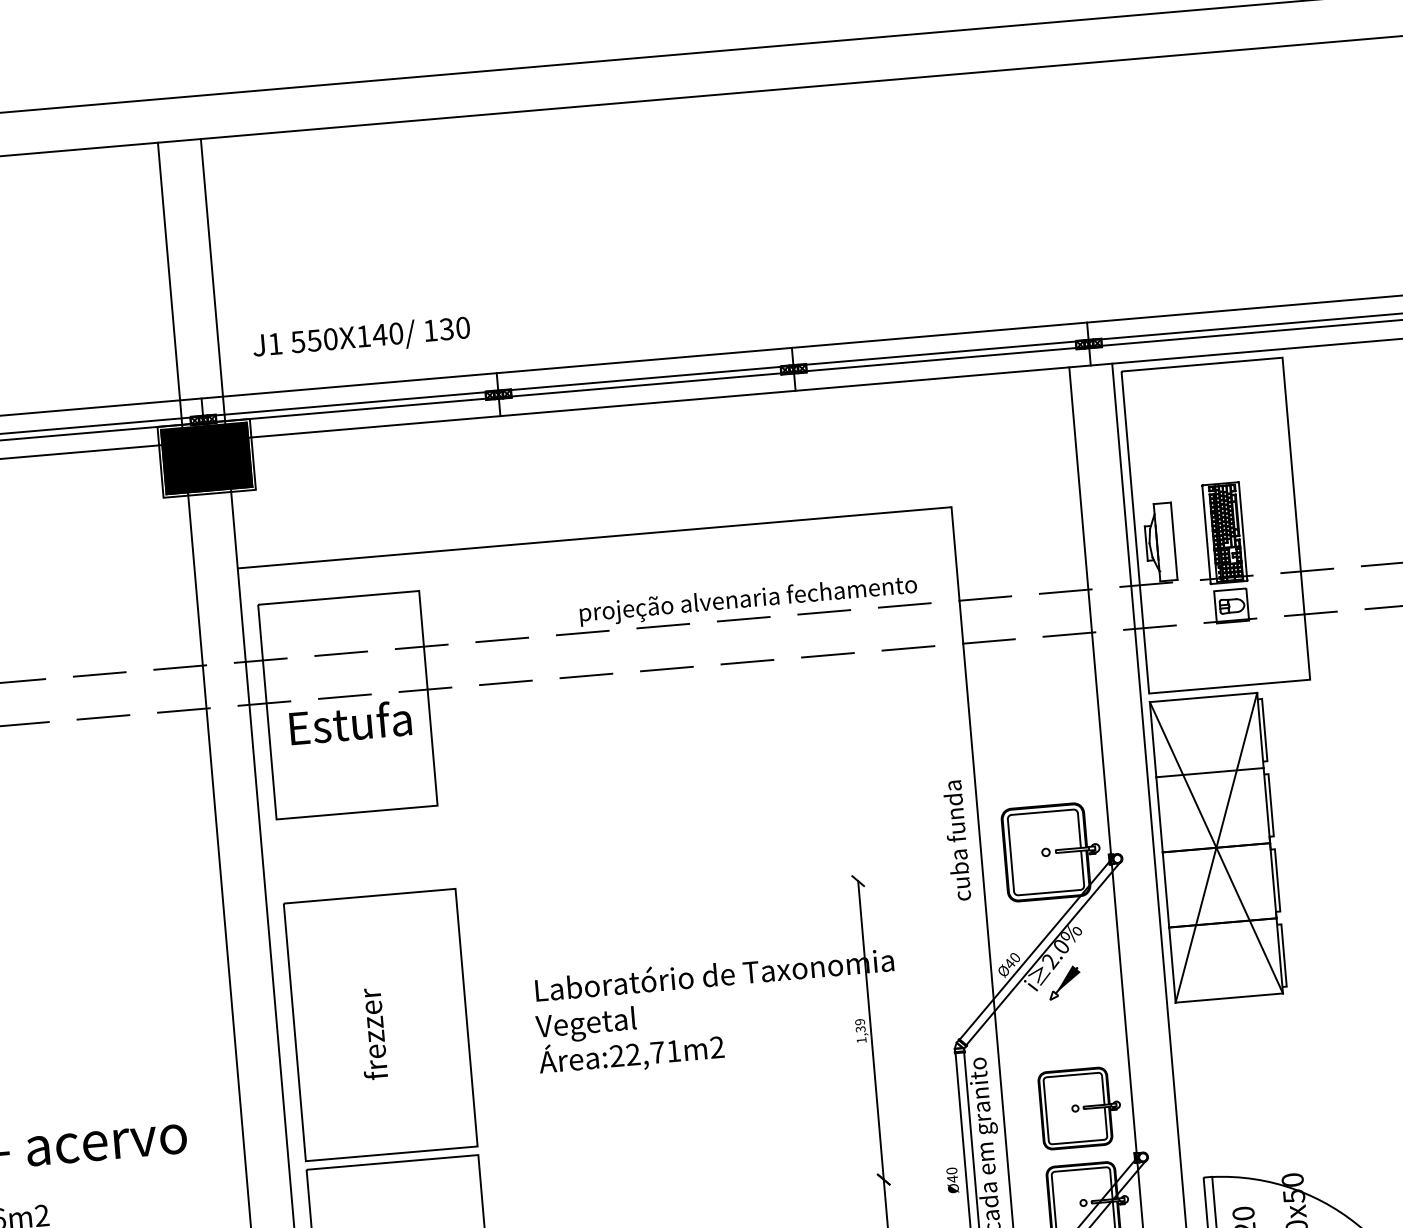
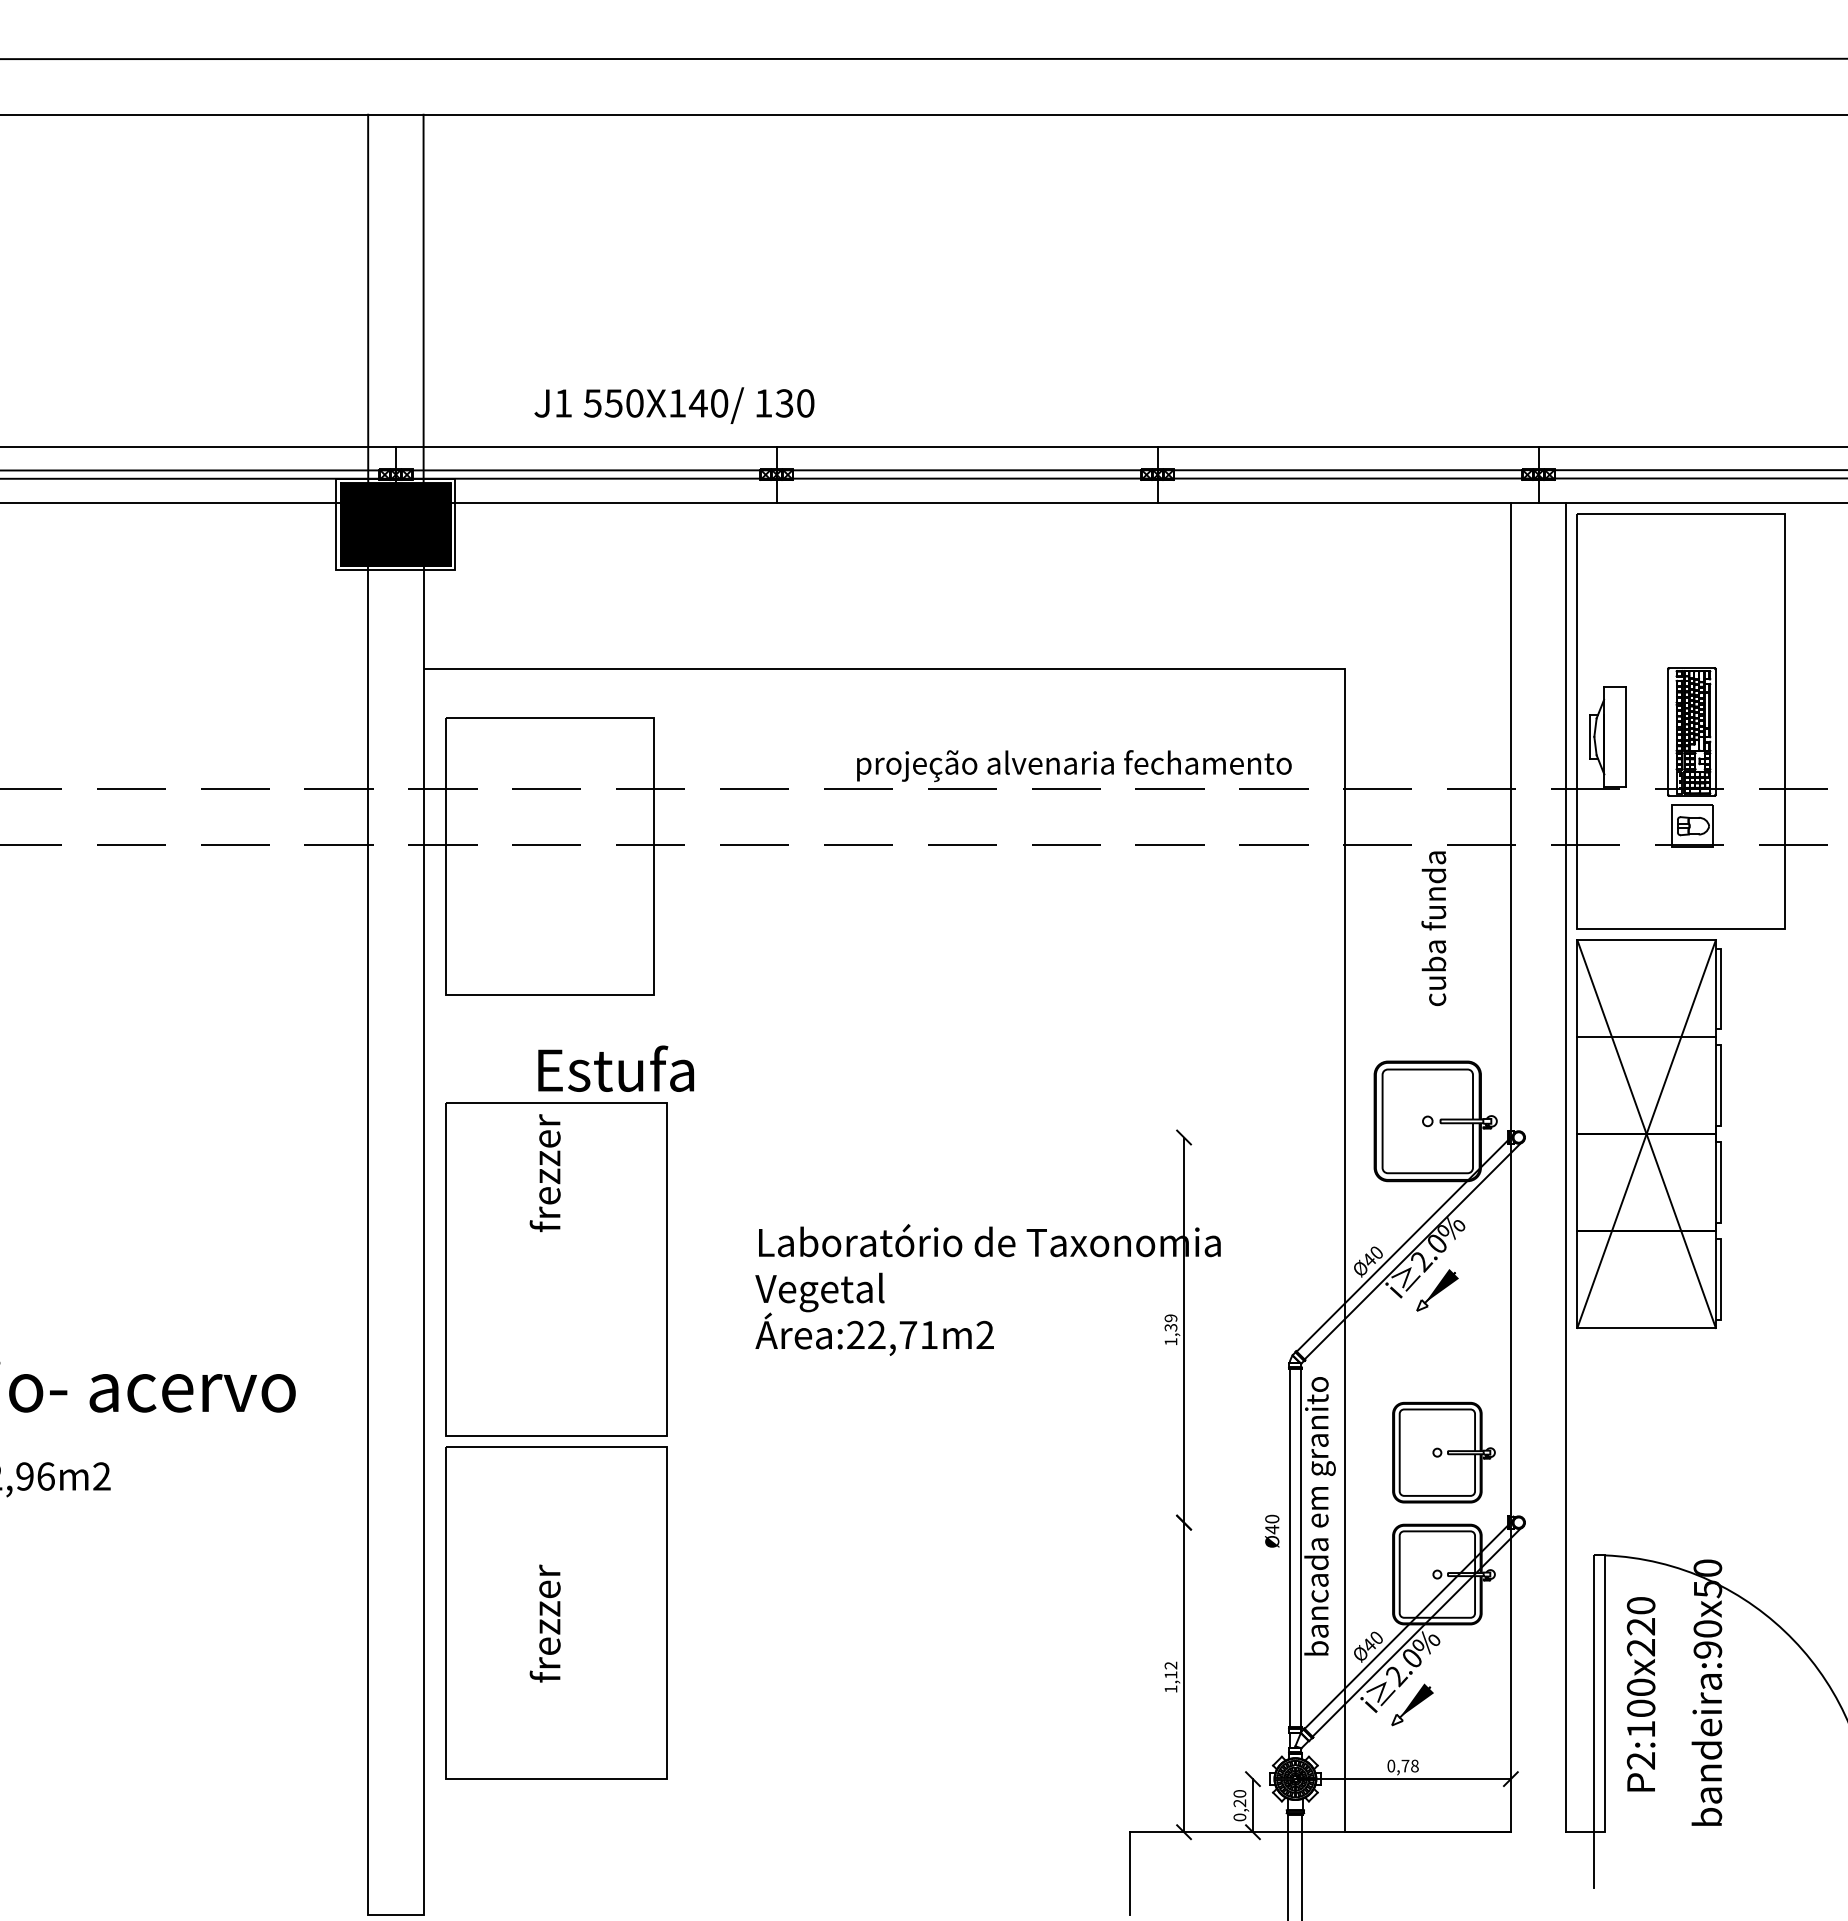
text: (361, 338) -> (674, 405), moved
text: (350, 722) -> (615, 1068), moved
text: (956, 840) -> (1433, 928), moved
text: (372, 1034) -> (544, 1173), moved

